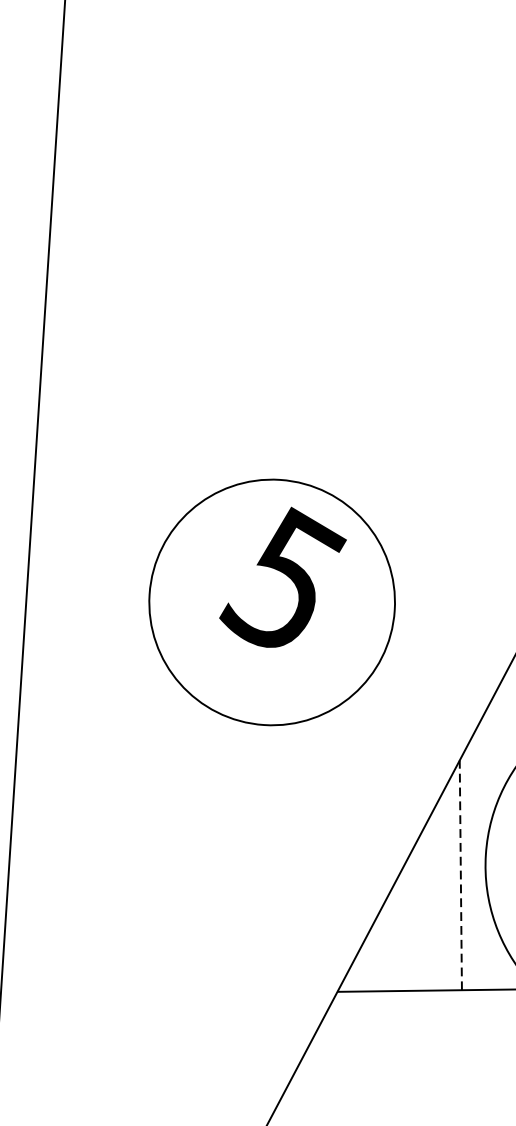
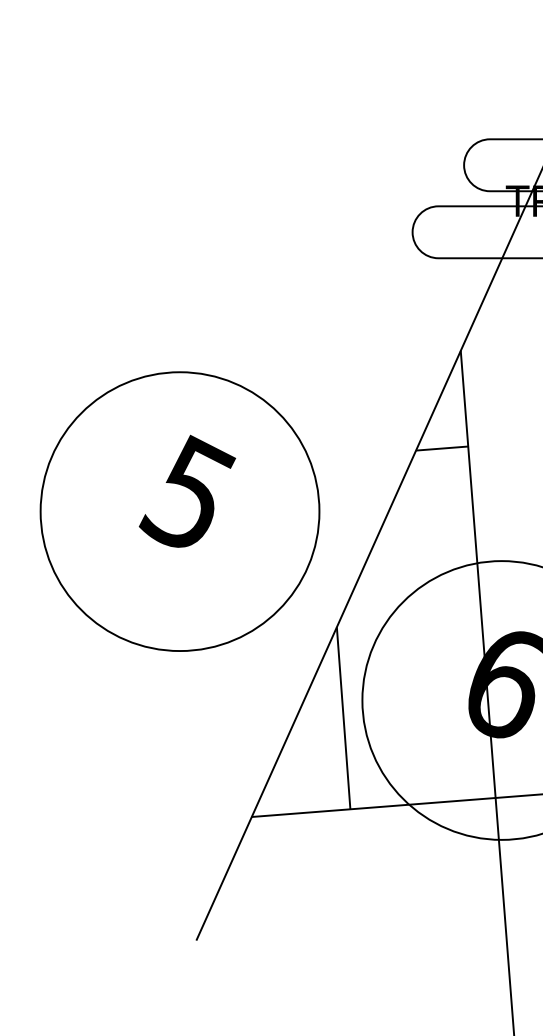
circle: (271, 602) -> (179, 511), size x1.43
line: (460, 874) -> (343, 717), dashed -> solid

